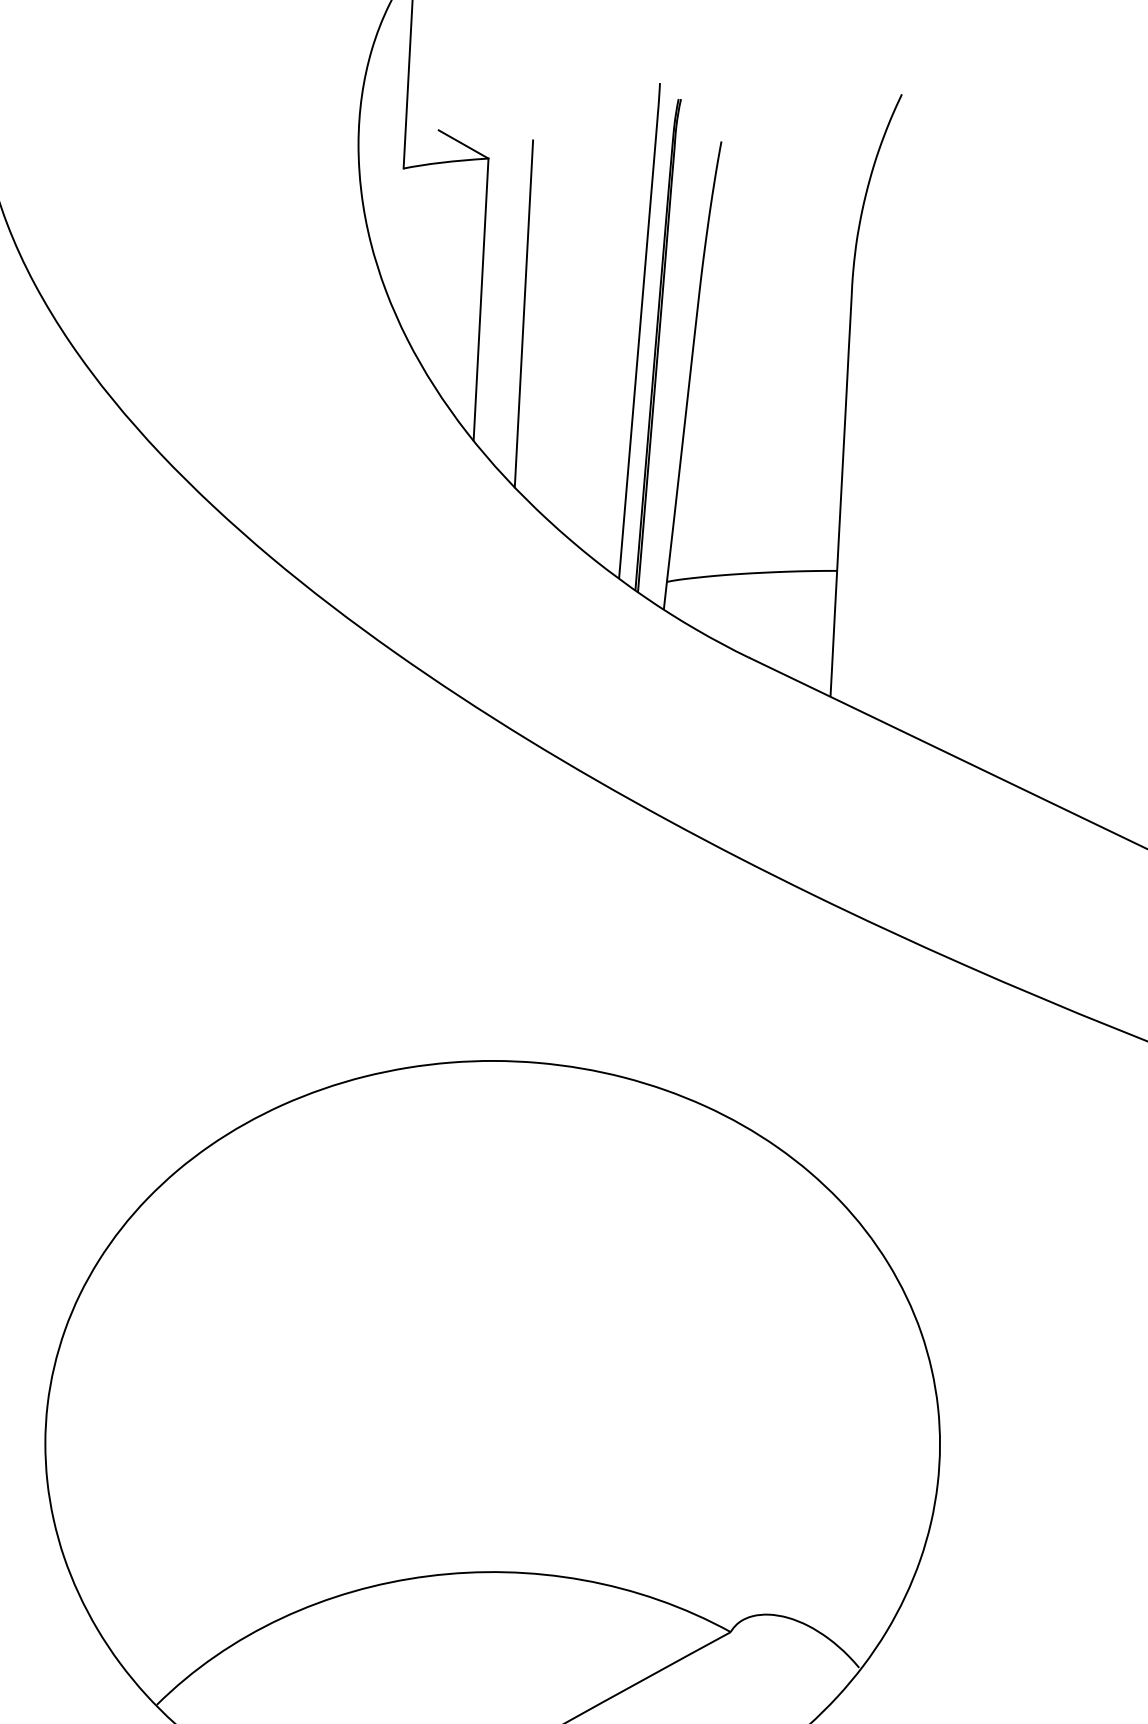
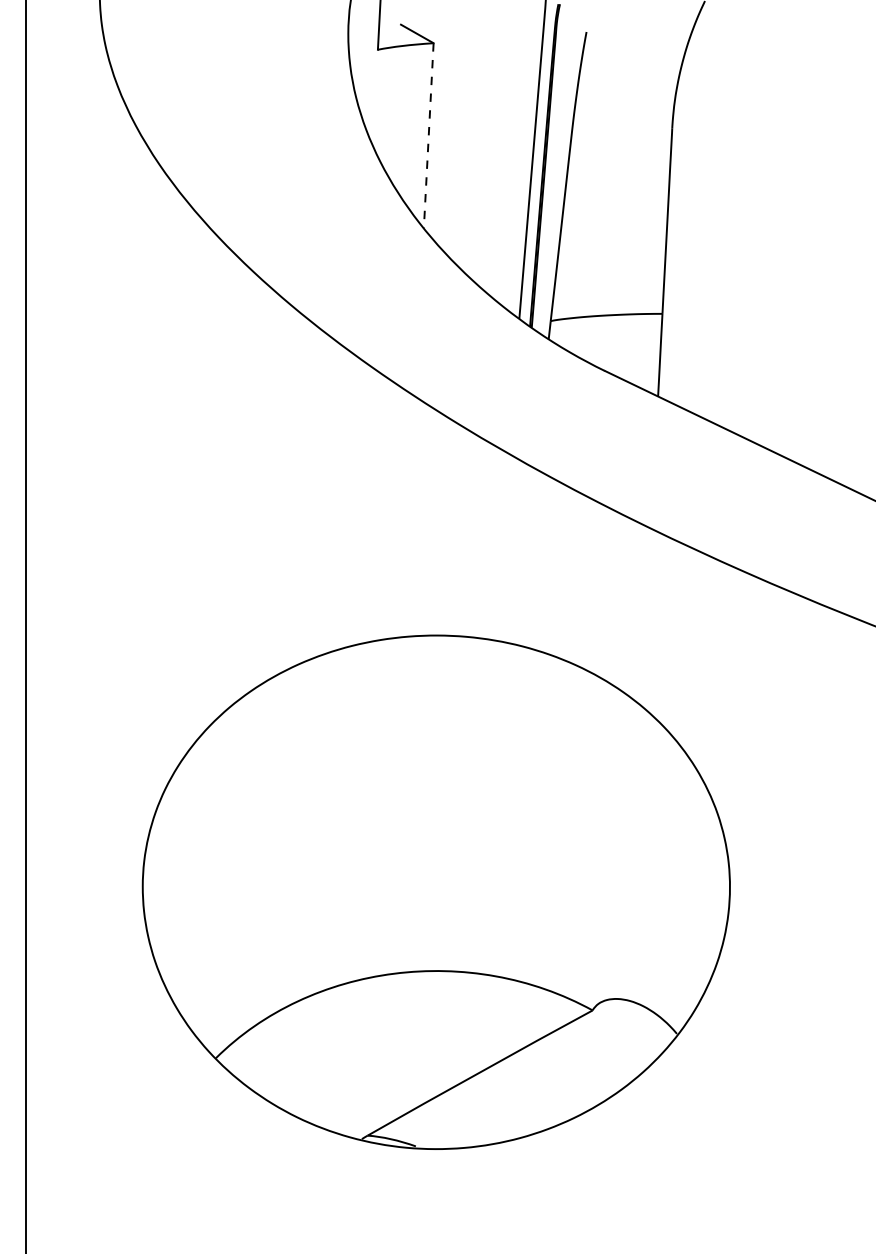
line: (480, 299) -> (428, 135), solid -> dashed
line: (523, 314) -> (456, 145), removed

